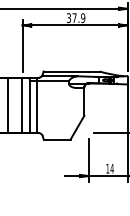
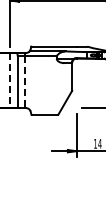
line: (22, 105) -> (10, 80), solid -> dashed
line: (37, 107) -> (25, 82), solid -> dashed

